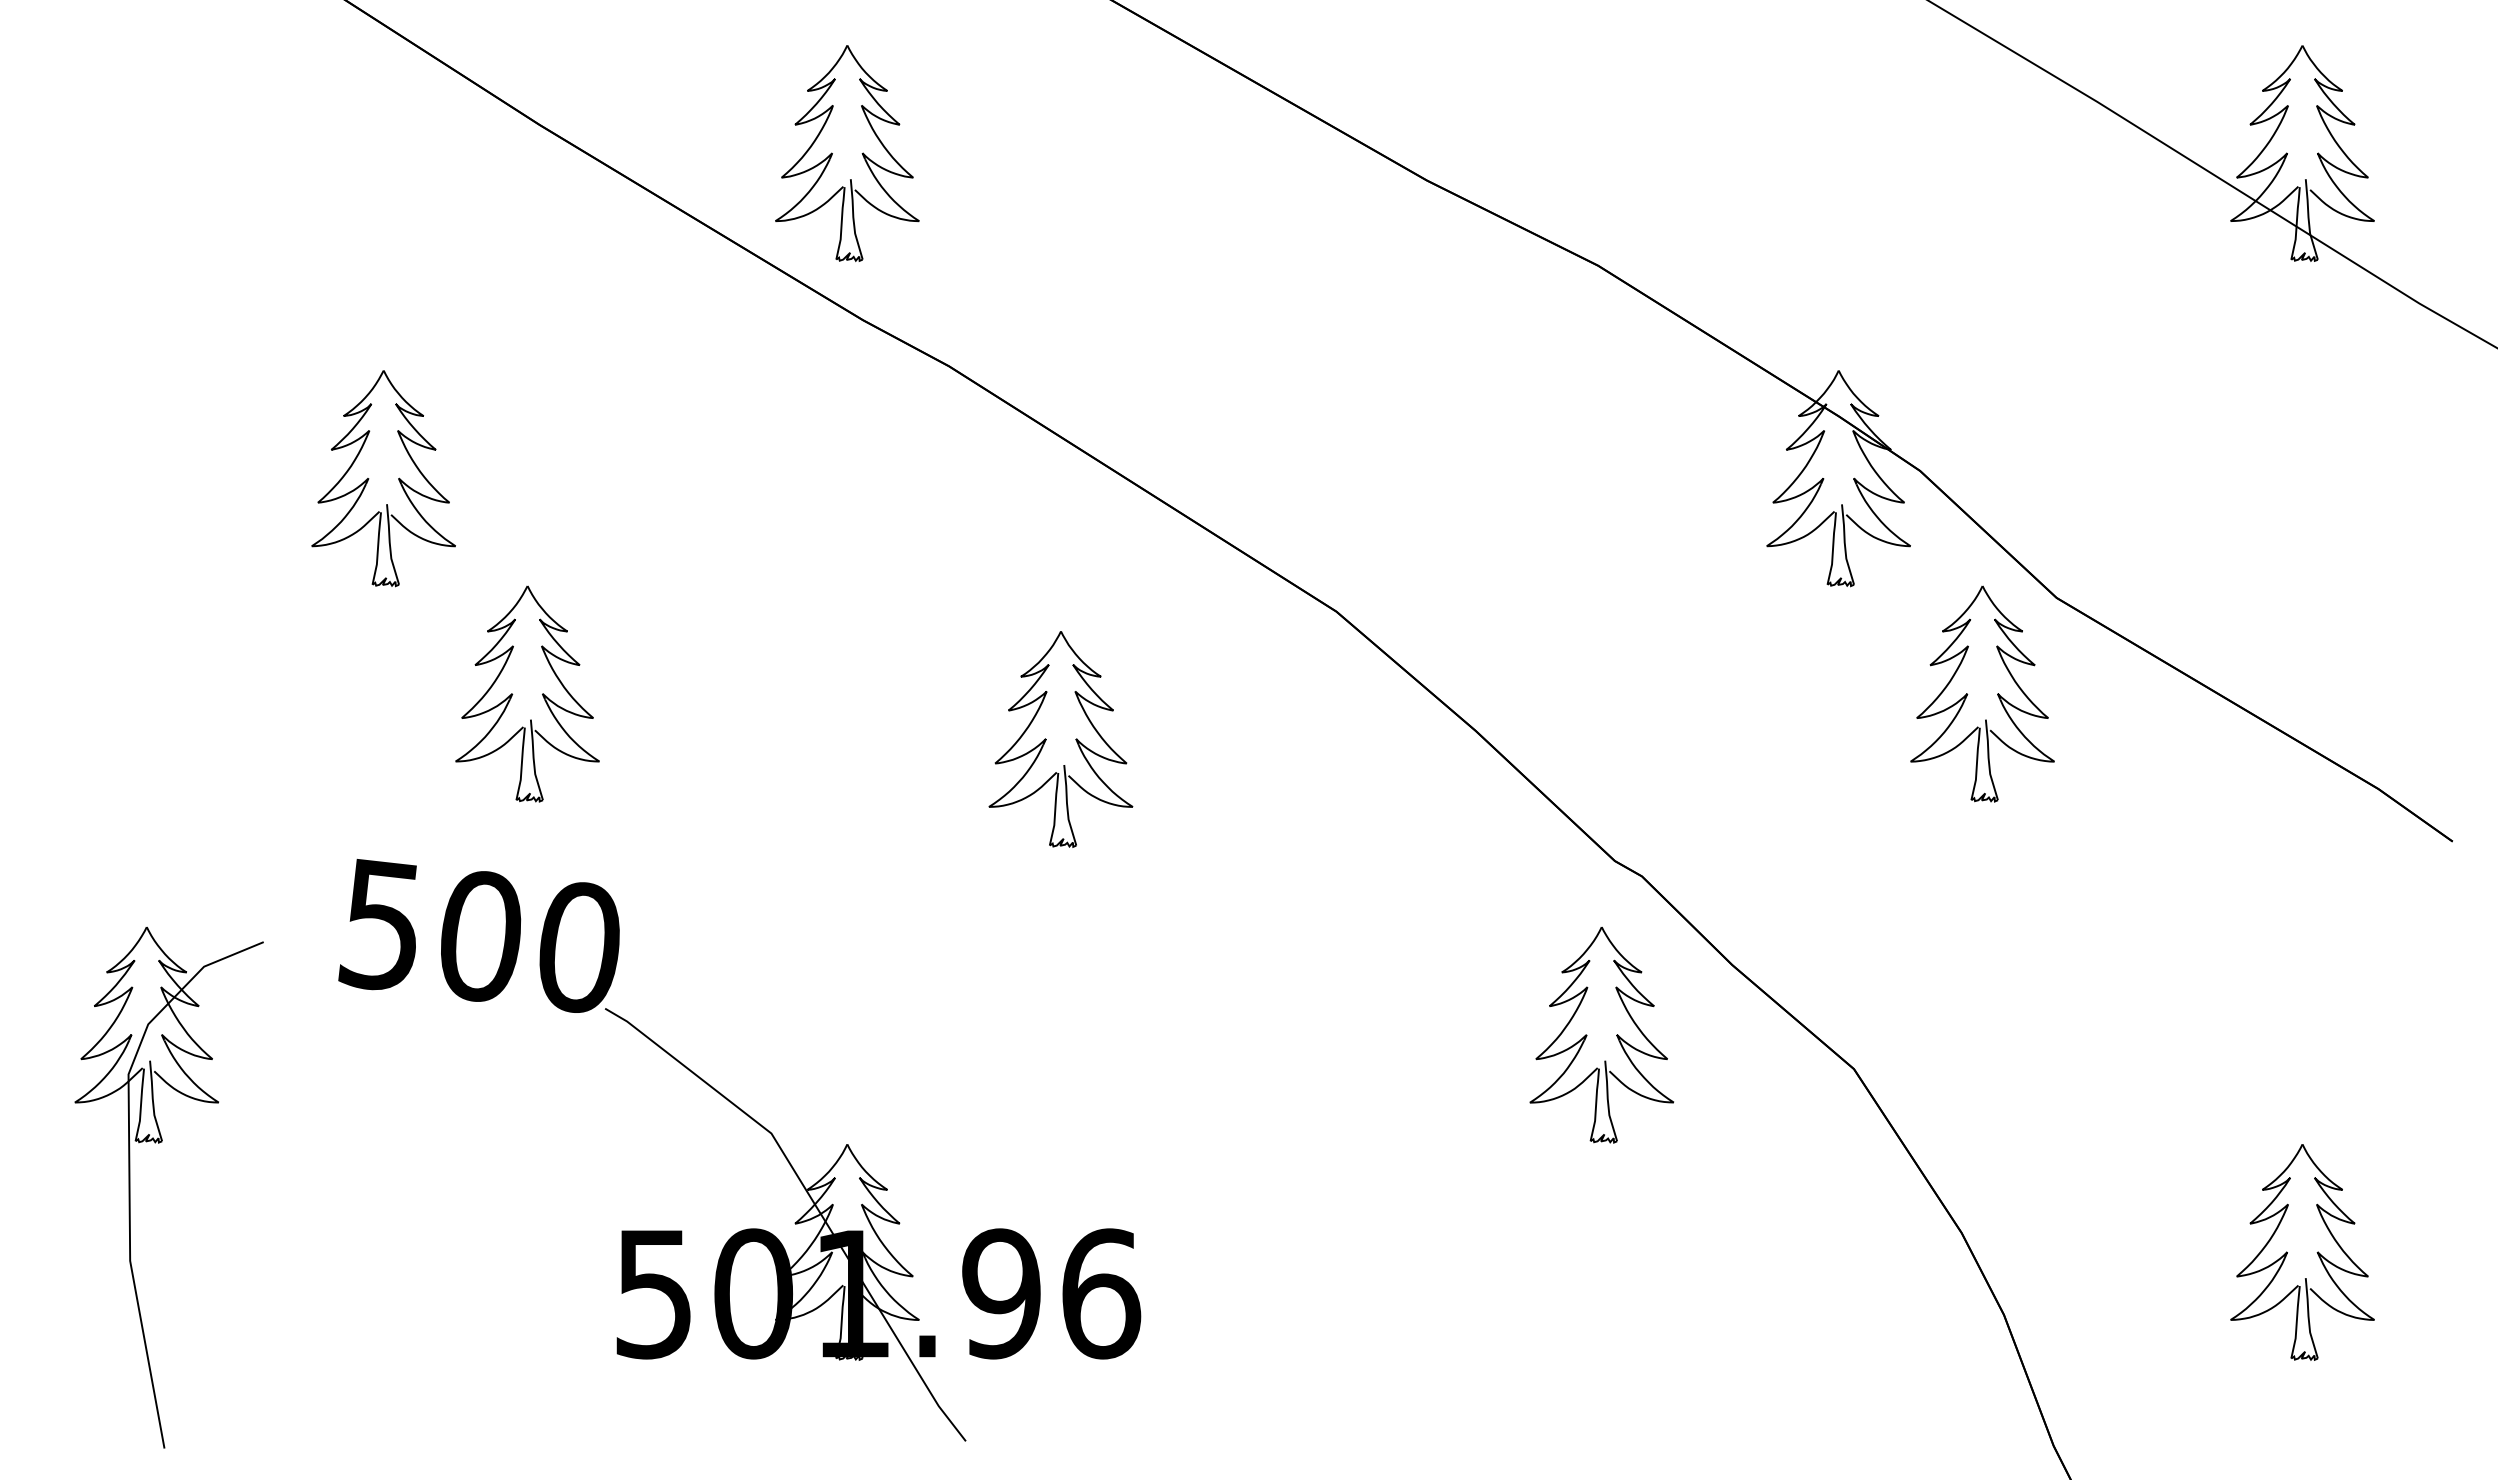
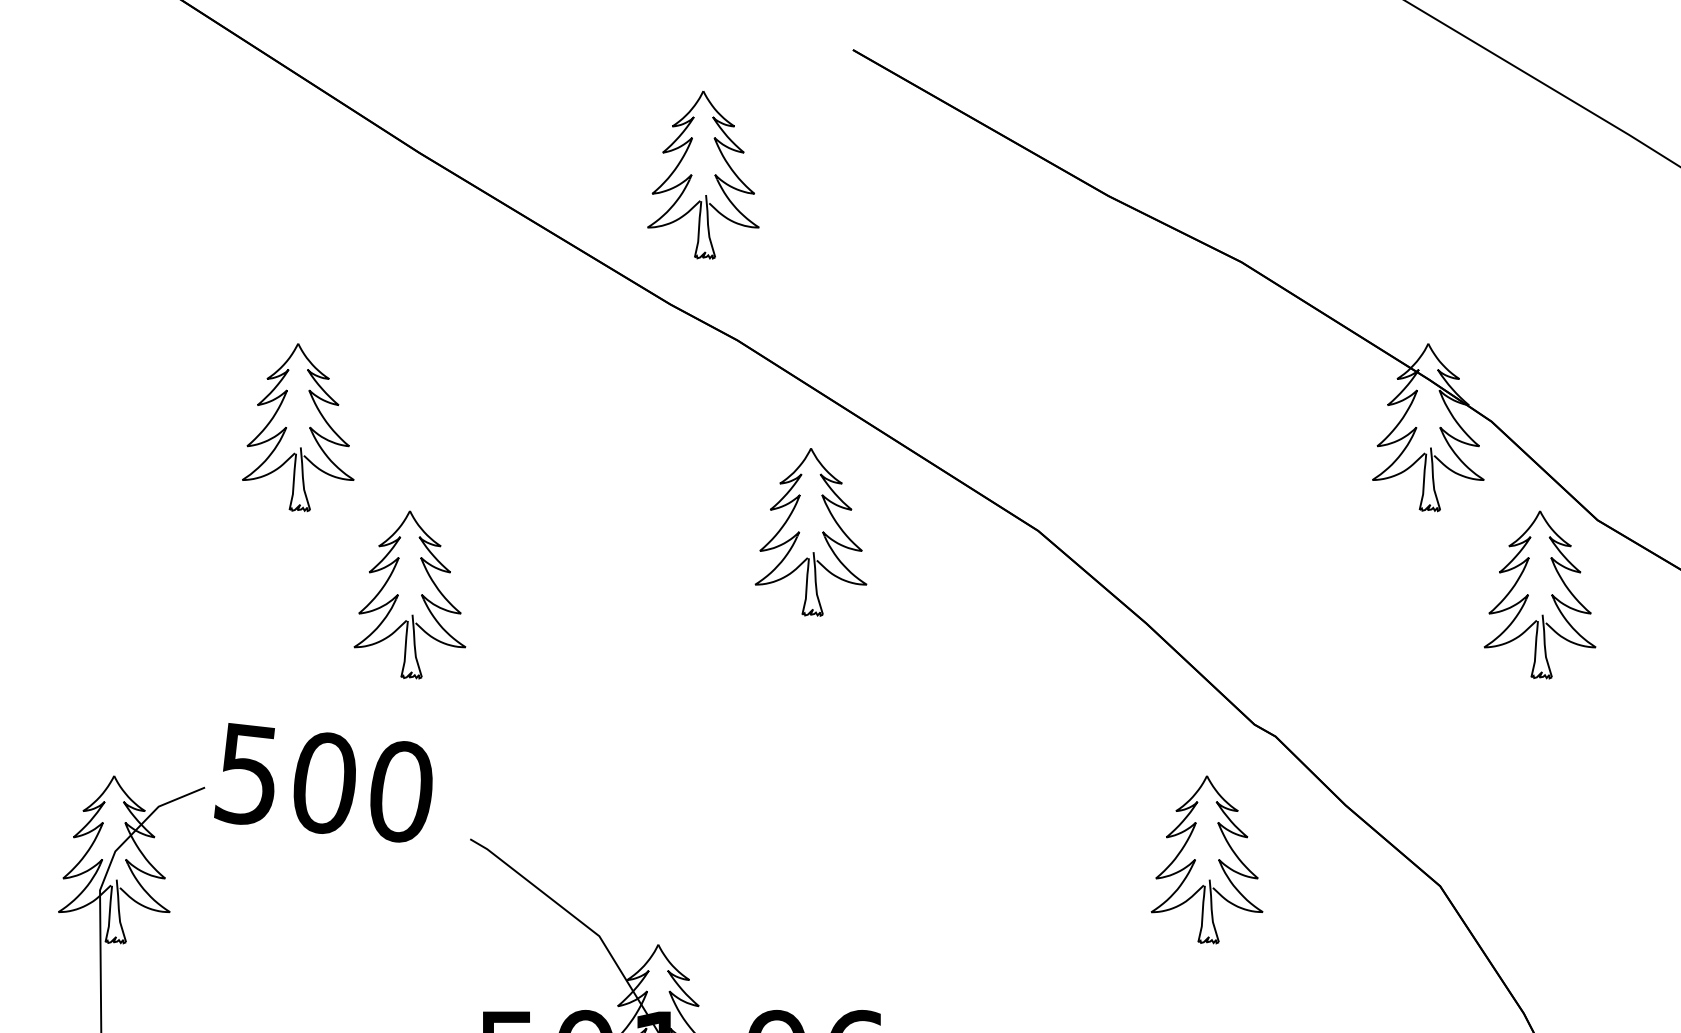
part: (861, 153) -> (714, 175), moved
part: (1046, 739) -> (799, 532), moved
text: (478, 935) -> (322, 782), moved
part: (1587, 1035) -> (1195, 860), moved

